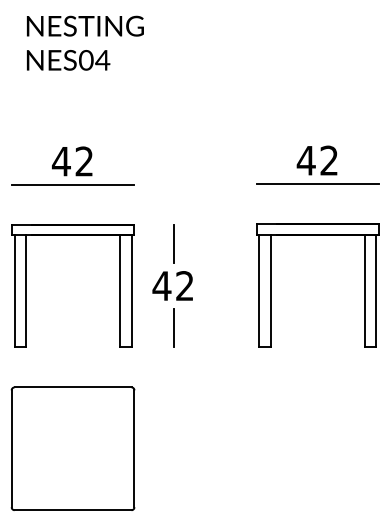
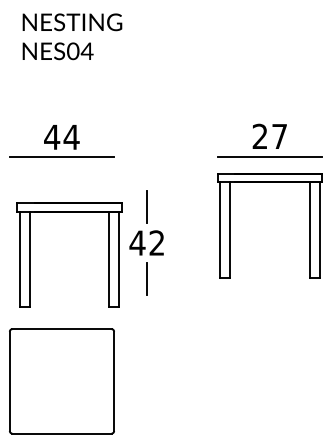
text: (316, 160) -> (268, 136), 42 -> 27
text: (83, 161) -> (70, 137), 42 -> 44
part: (26, 285) -> (30, 254), moved
part: (271, 285) -> (230, 225), moved

